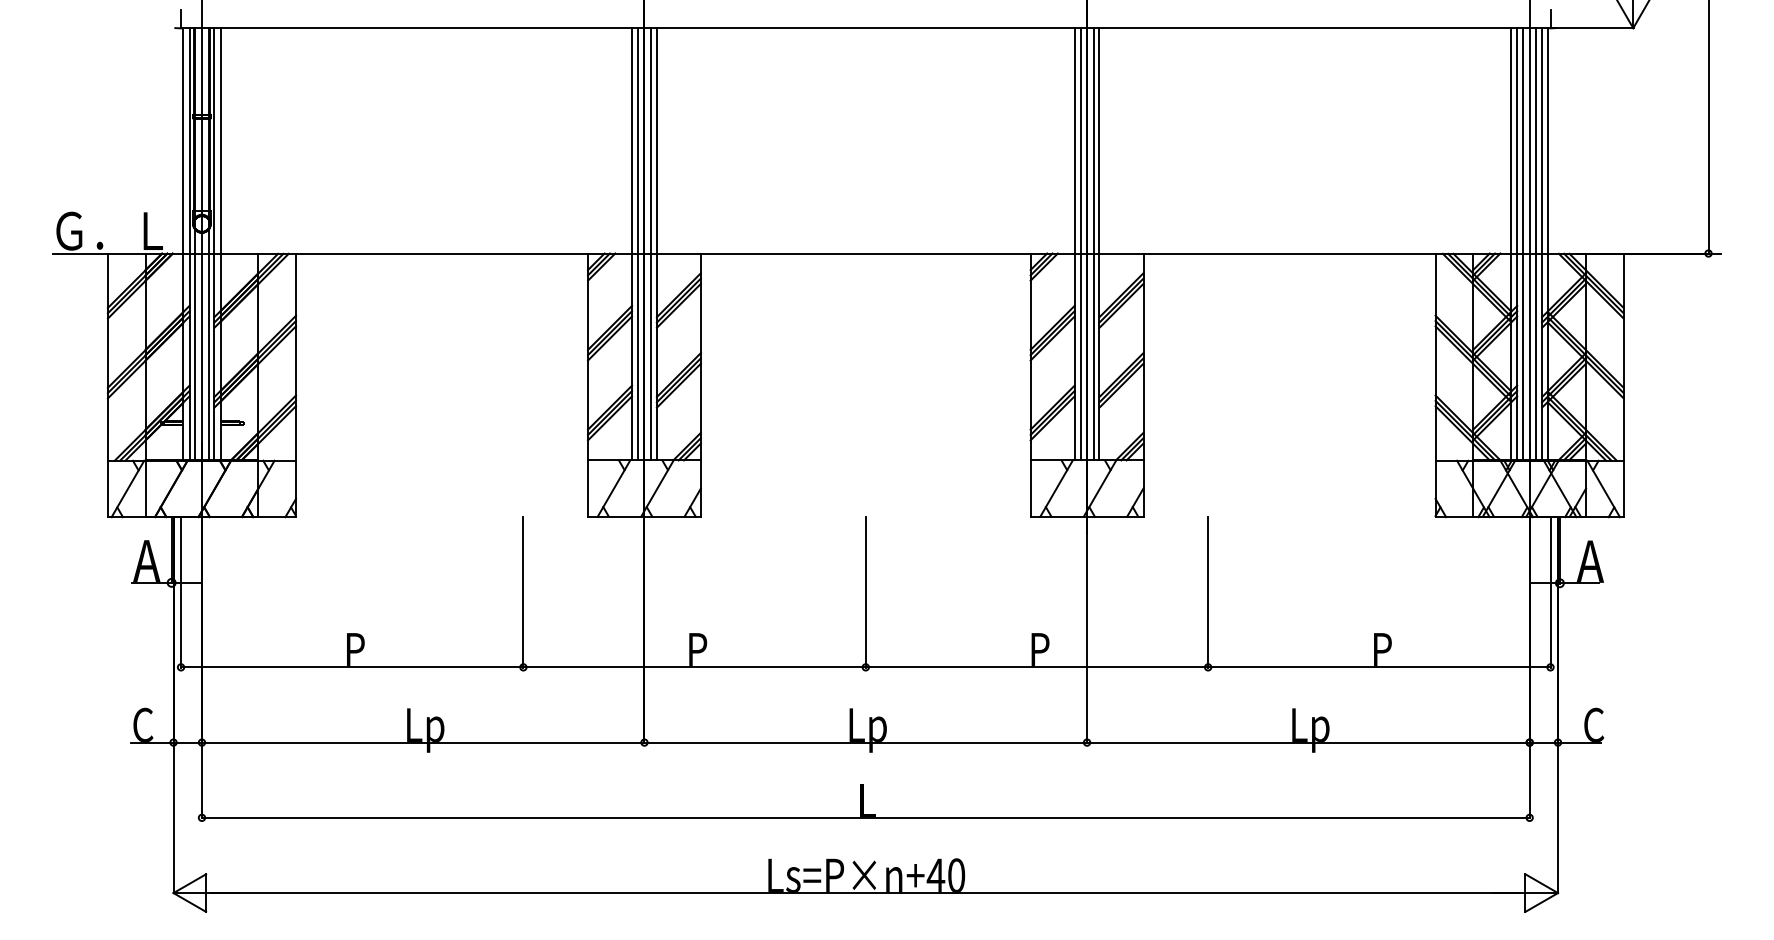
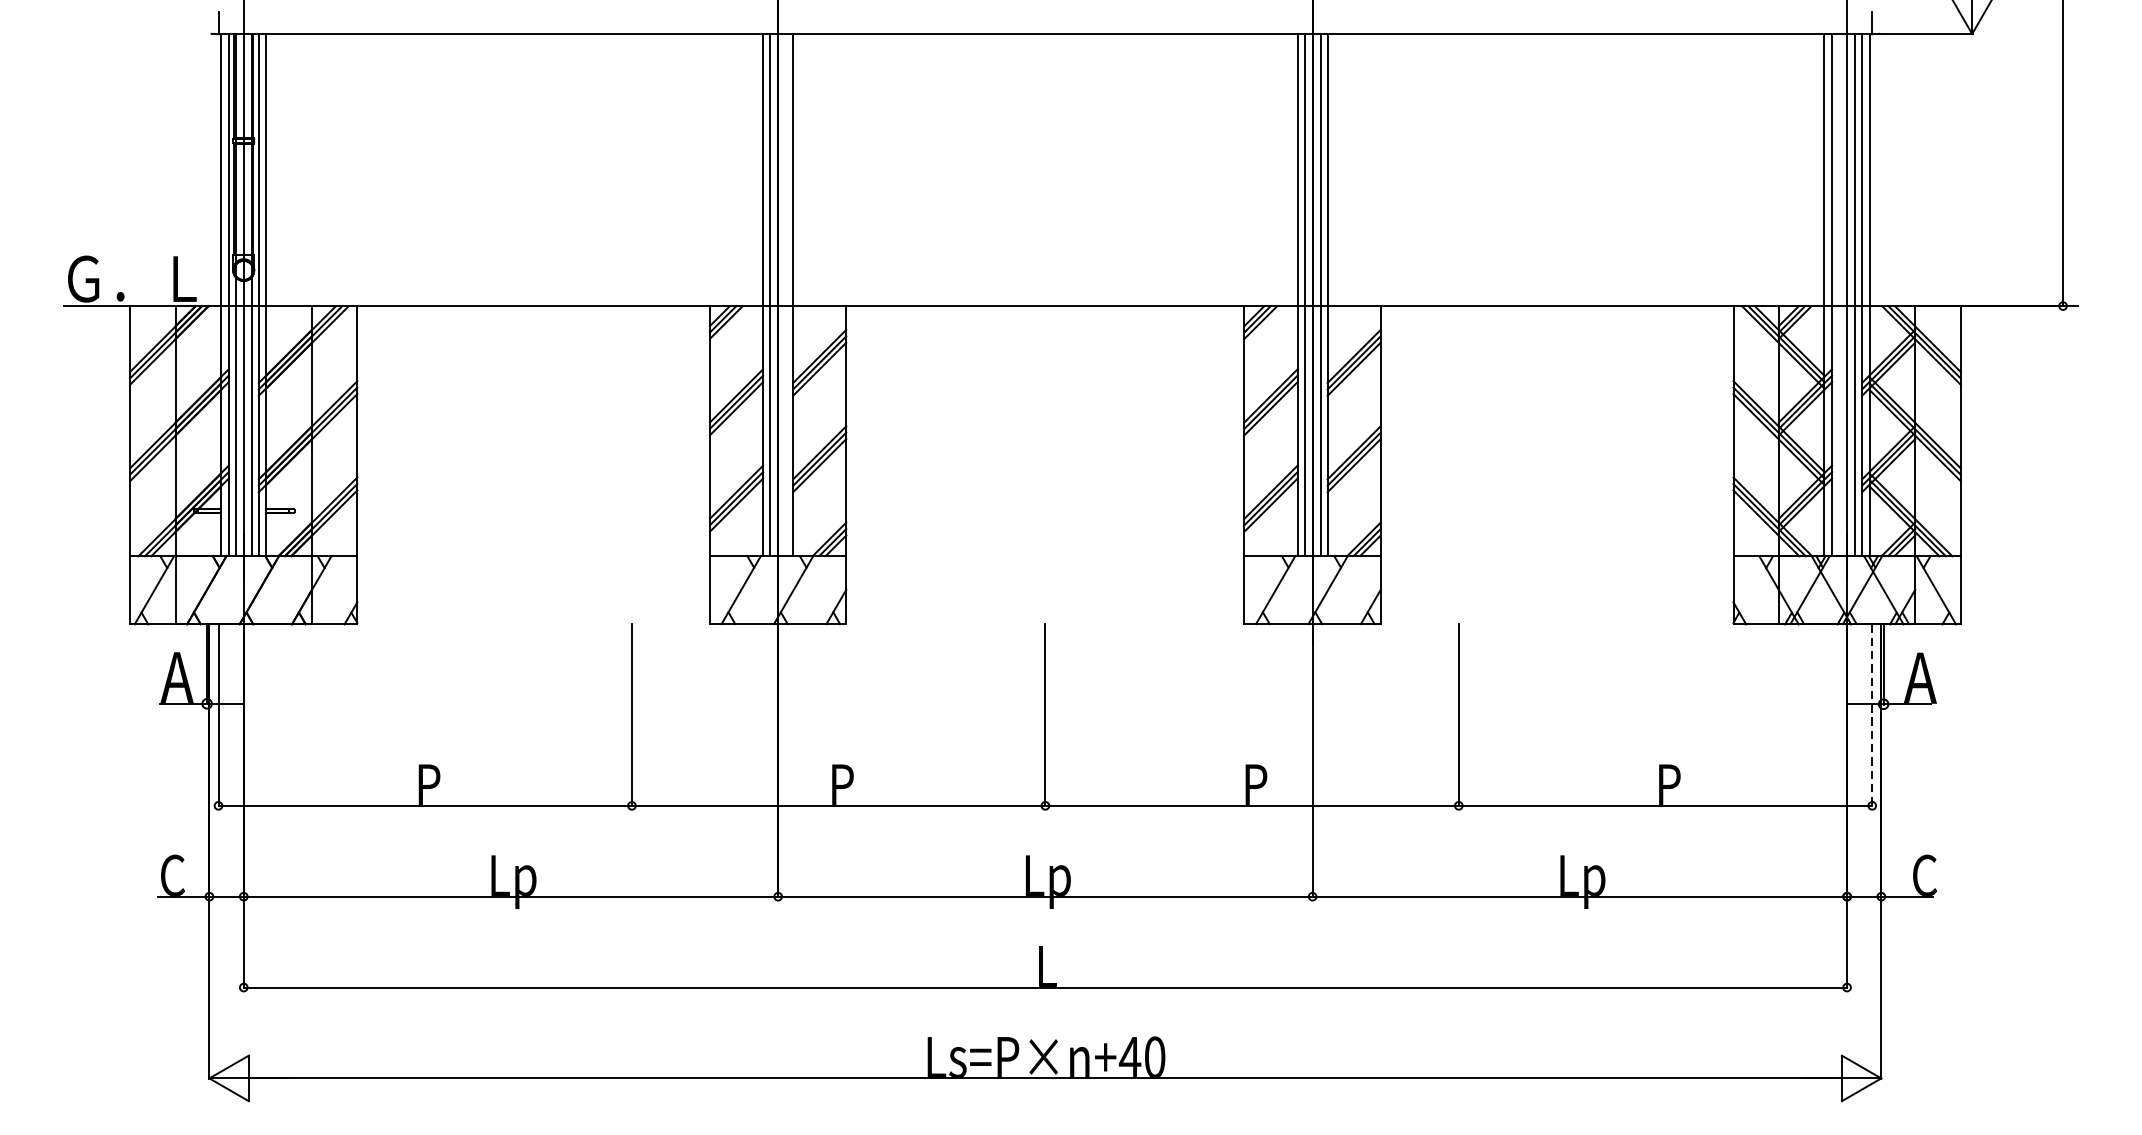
line: (651, 244) -> (786, 295), removed
line: (1523, 244) -> (1839, 295), removed
line: (1550, 592) -> (1872, 715), solid -> dashed

